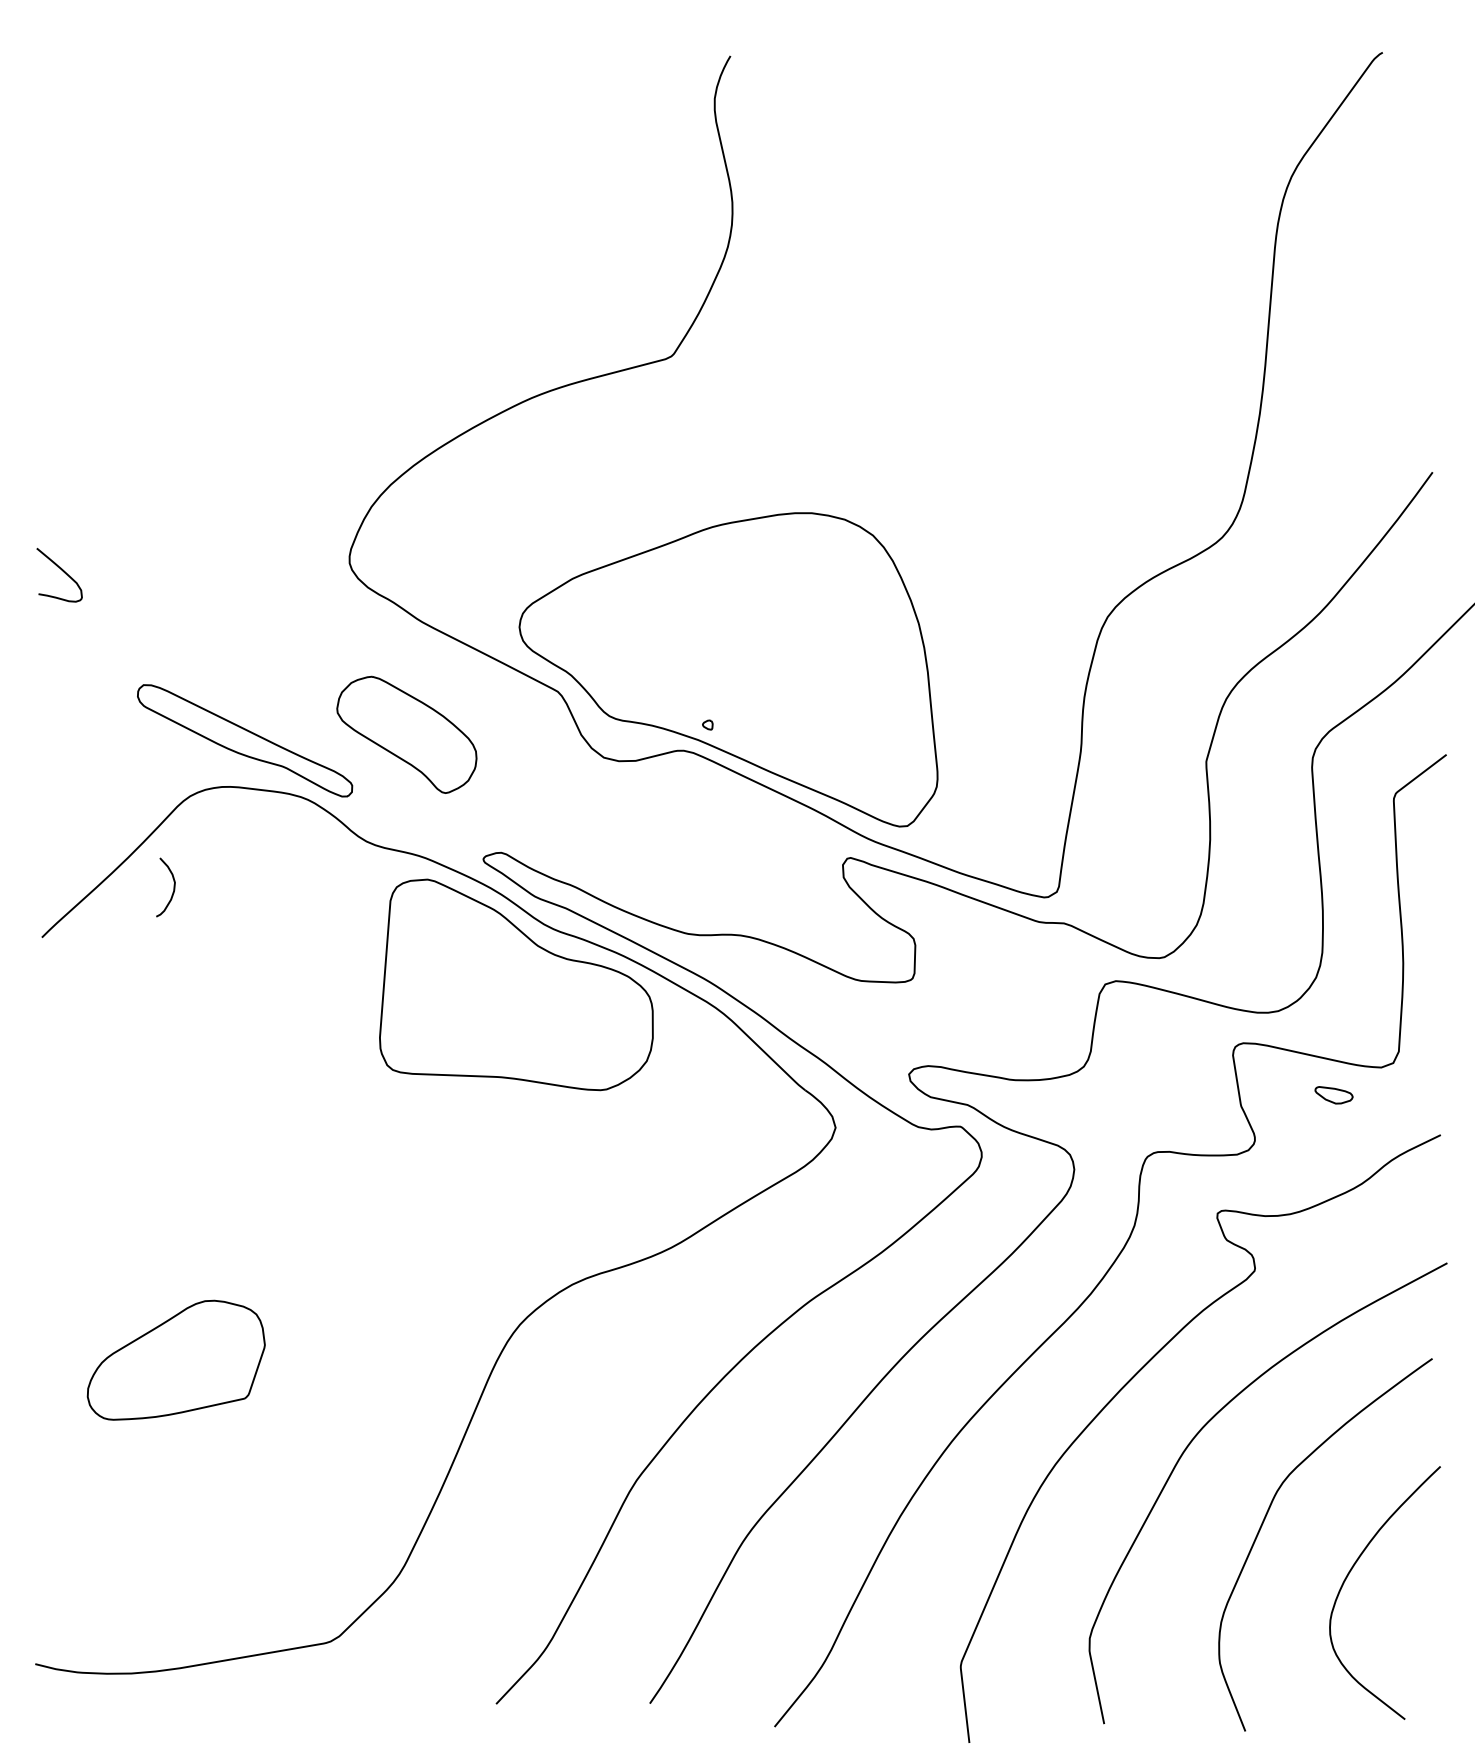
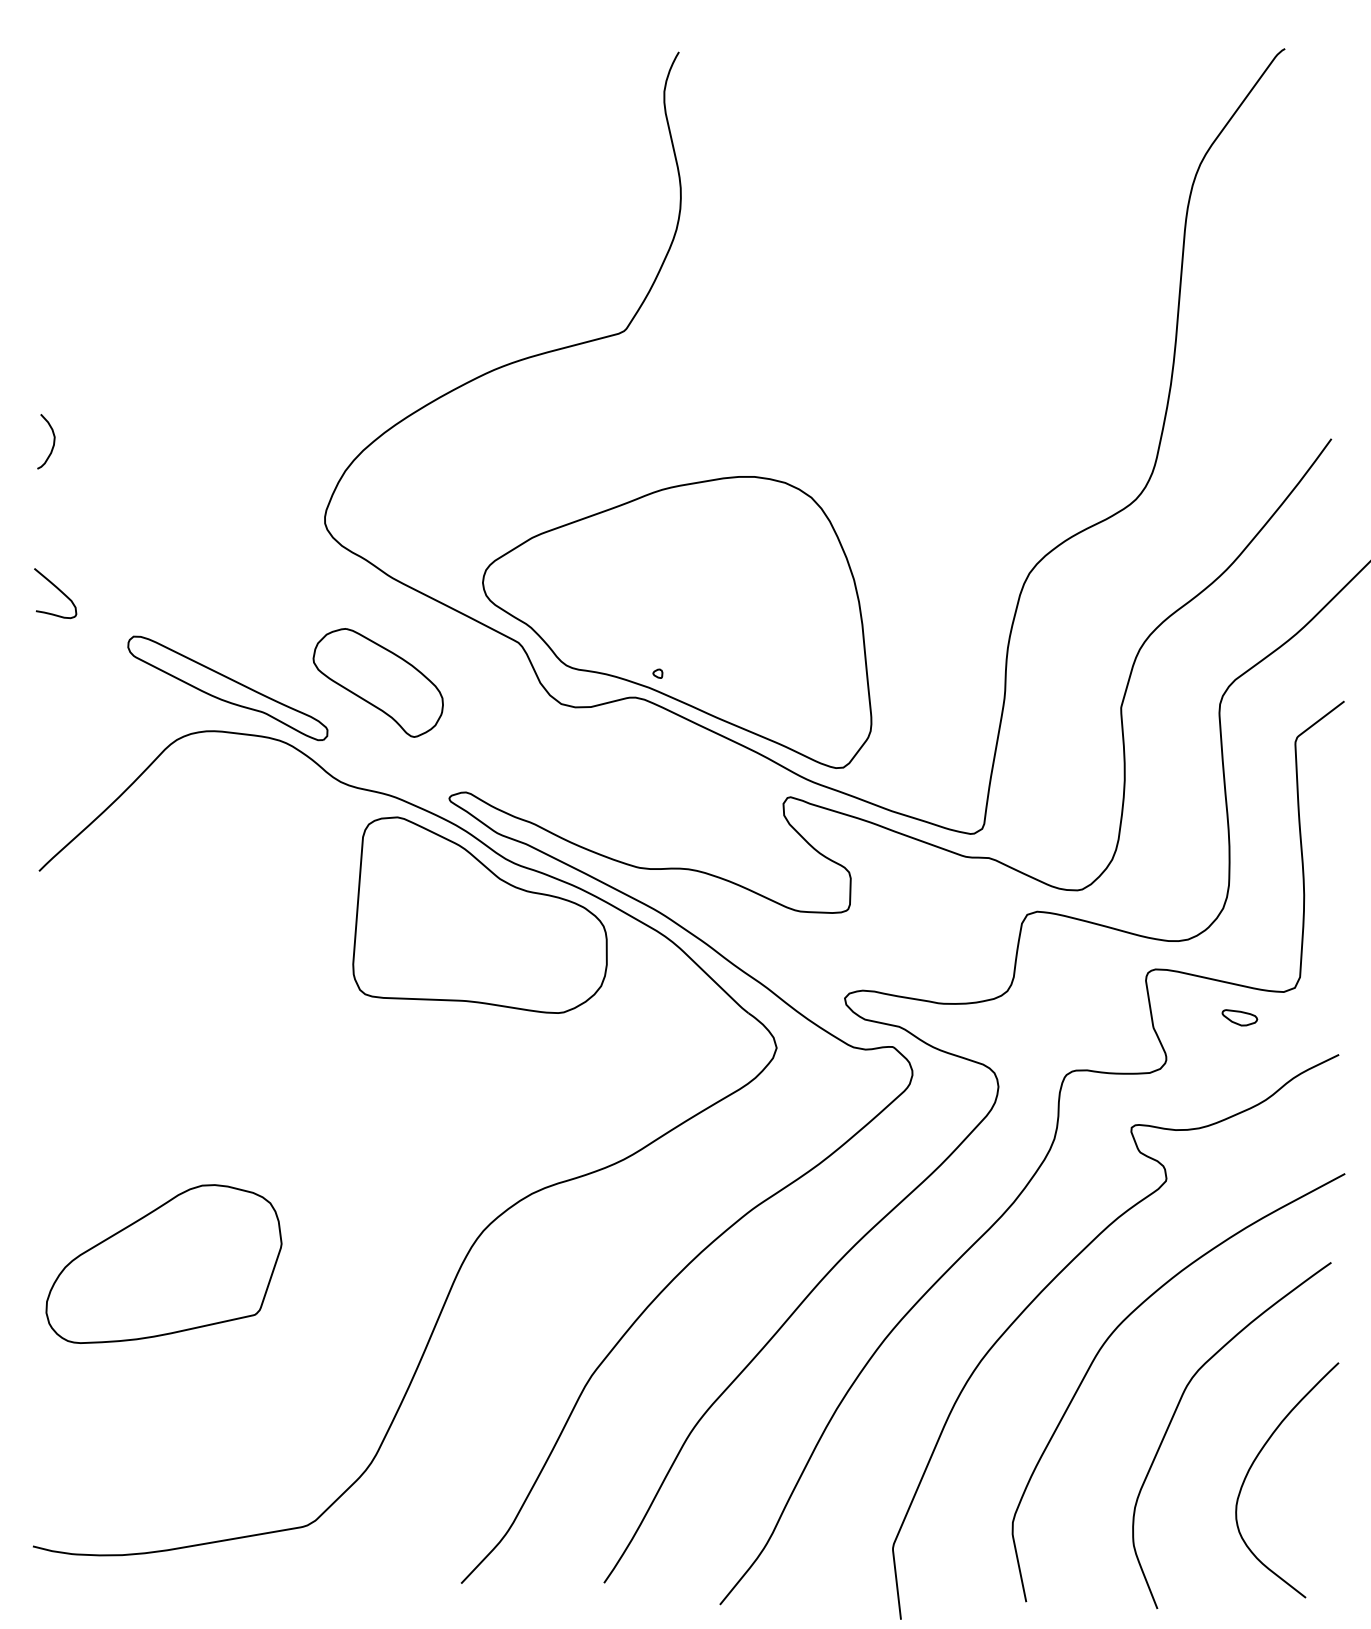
curve: (62, 571) -> (58, 590), moved
curve: (173, 887) -> (53, 441), moved
part: (175, 1359) -> (163, 1263), size x1.43

